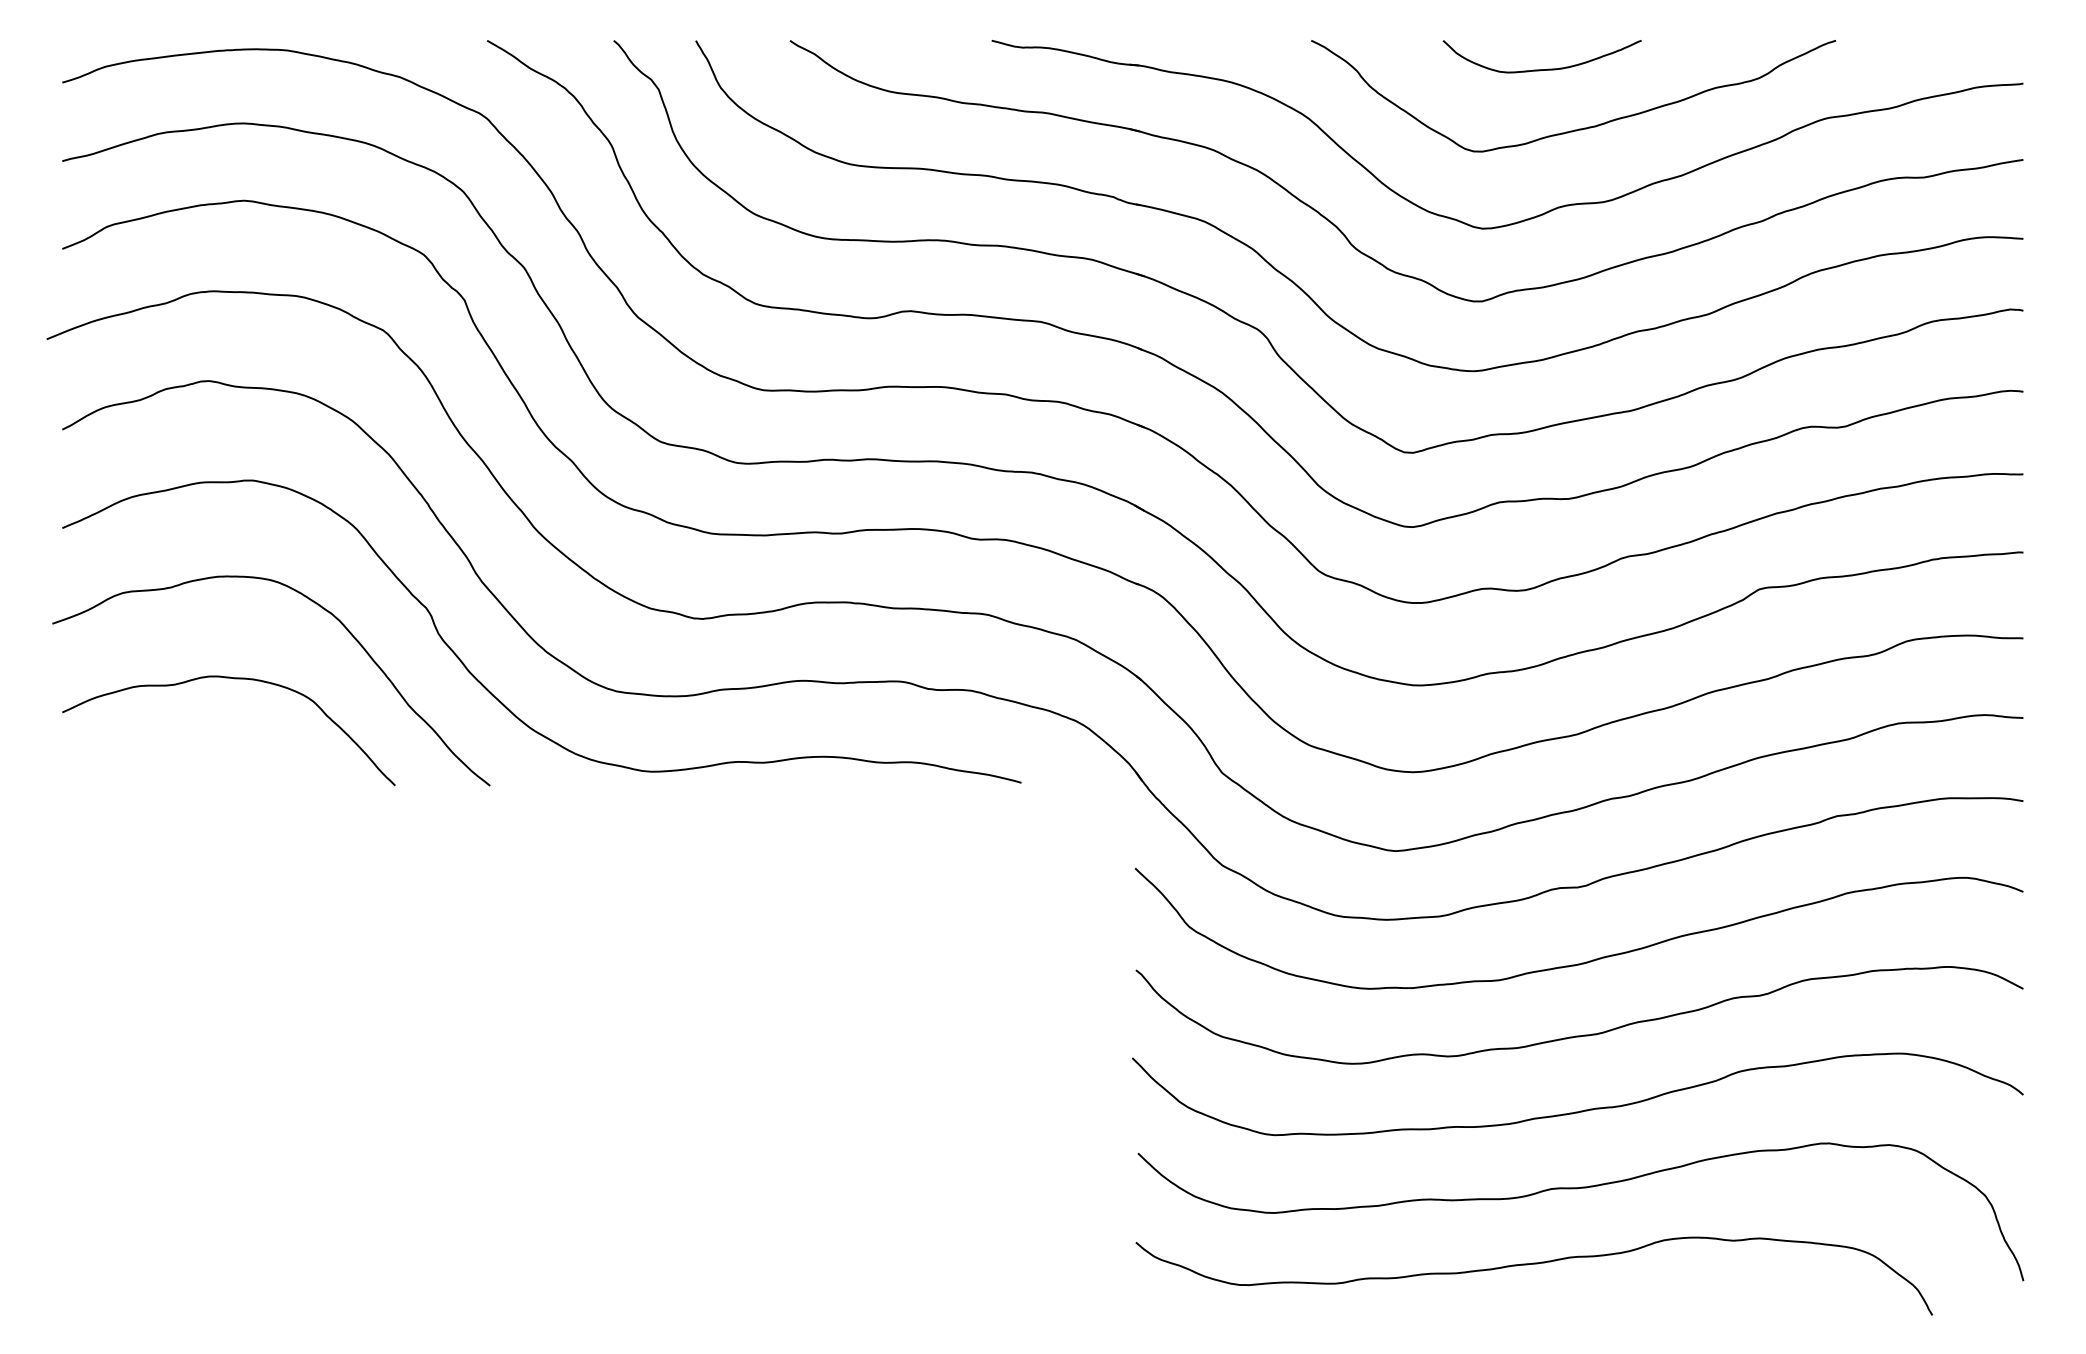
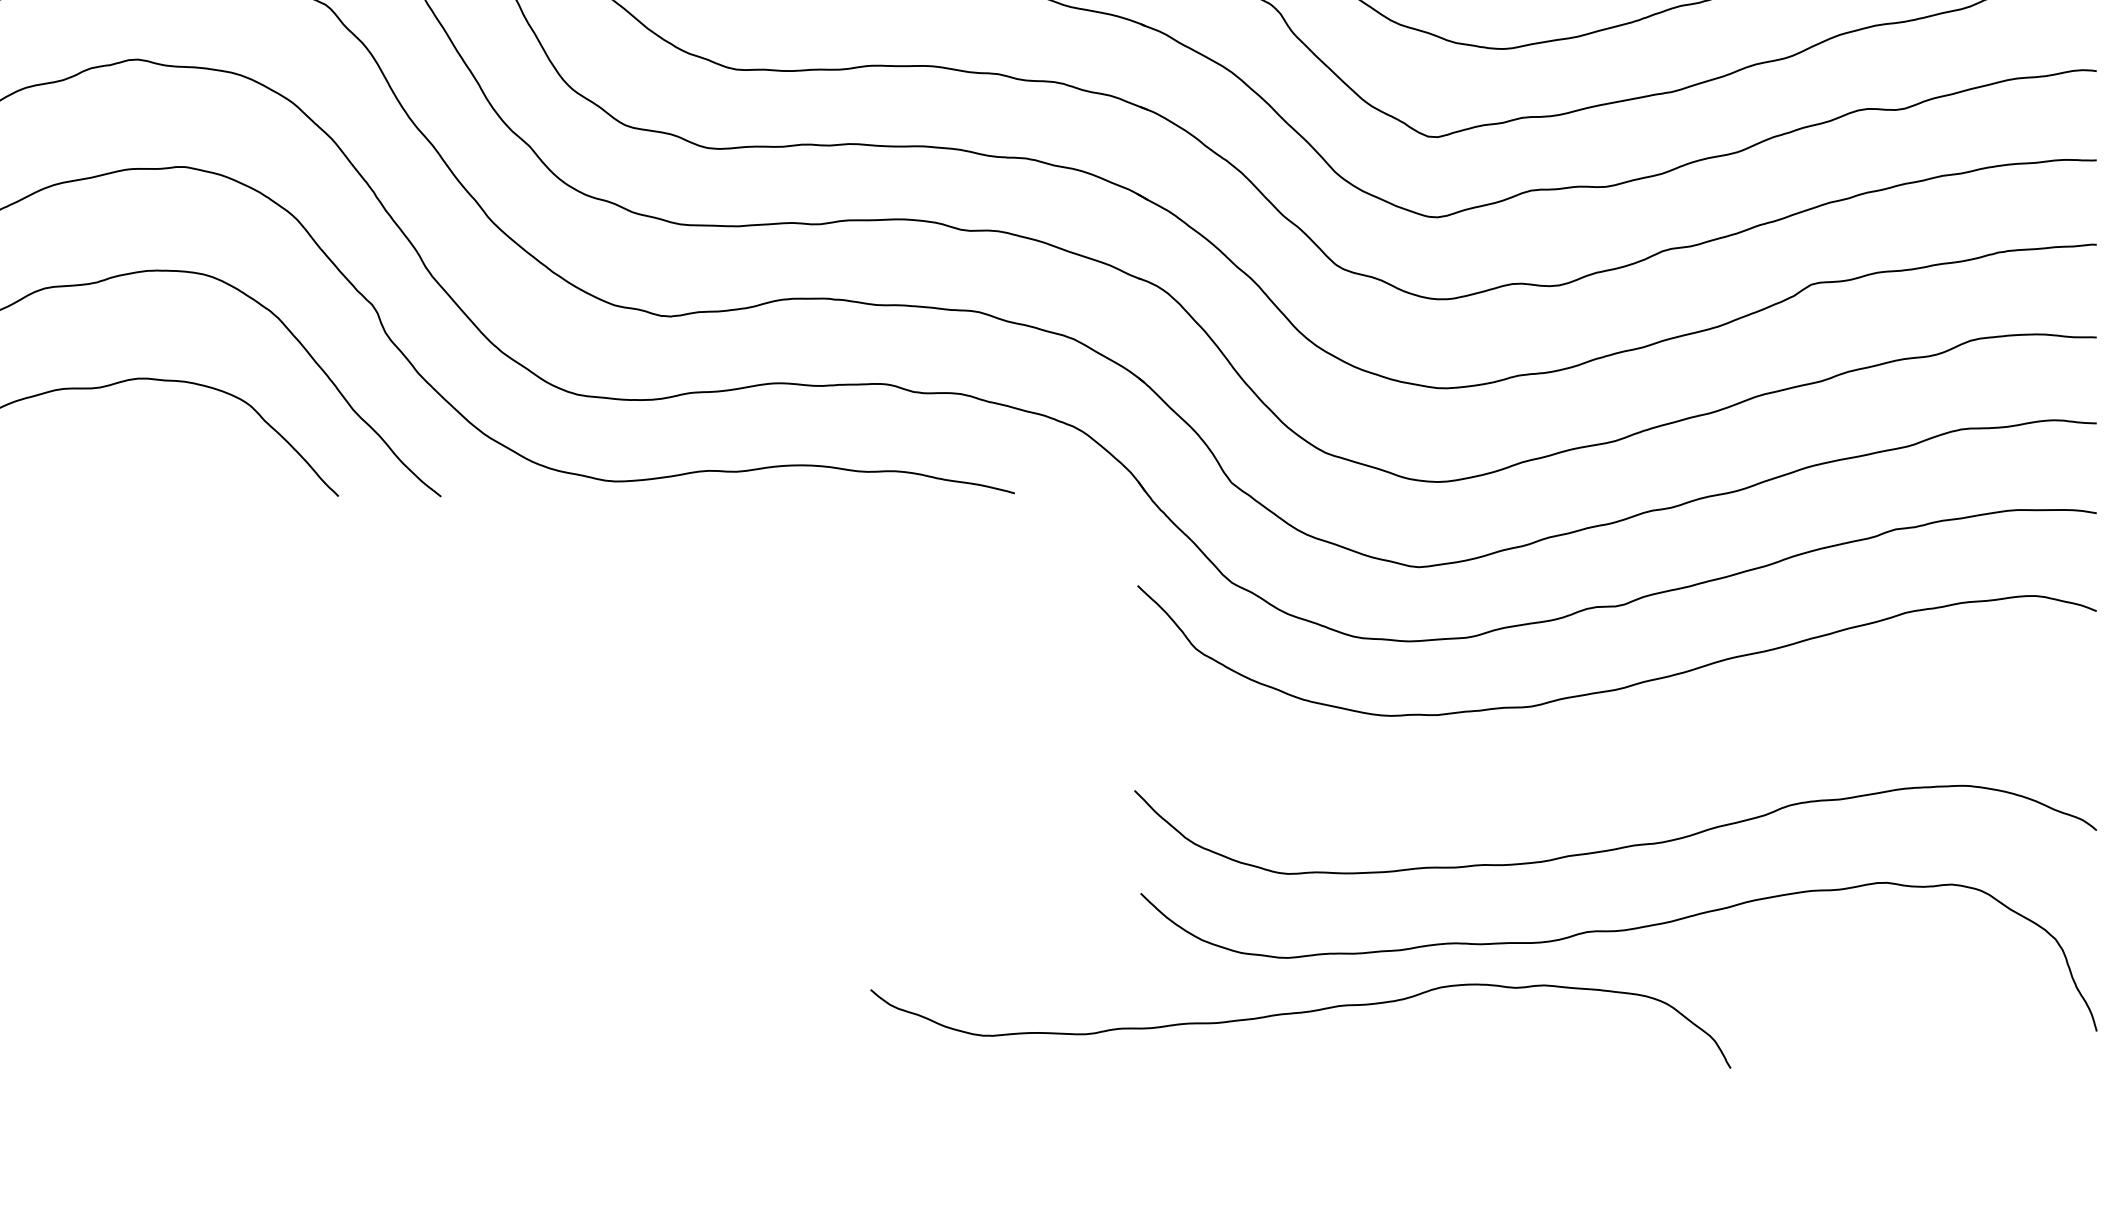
curve: (1583, 1034) -> (1621, 765), removed
curve: (1533, 1264) -> (1299, 1013), moved

